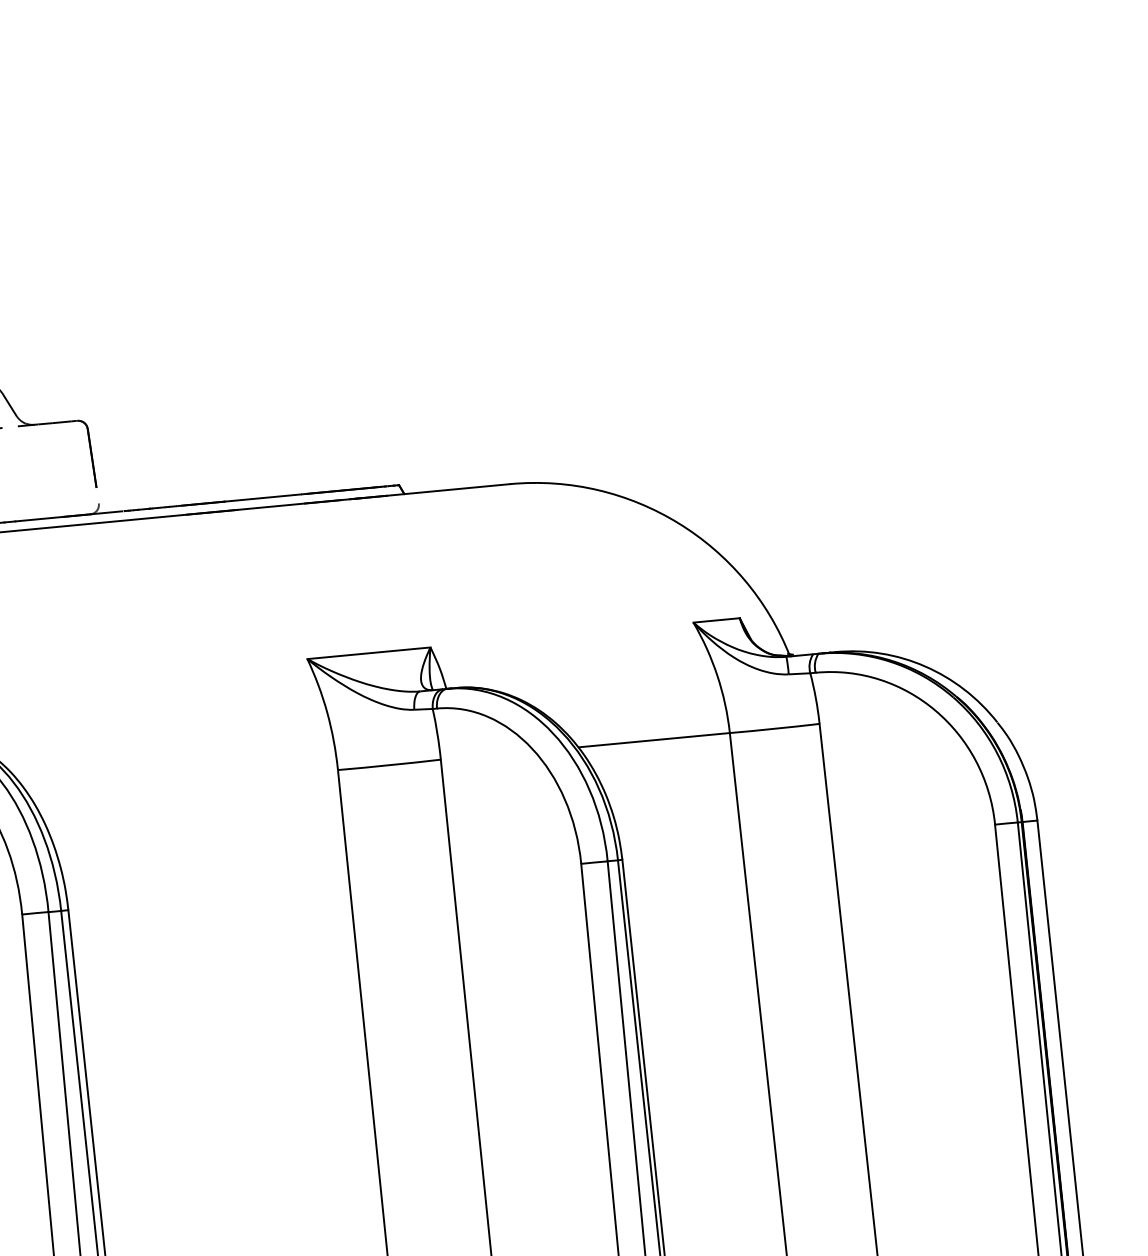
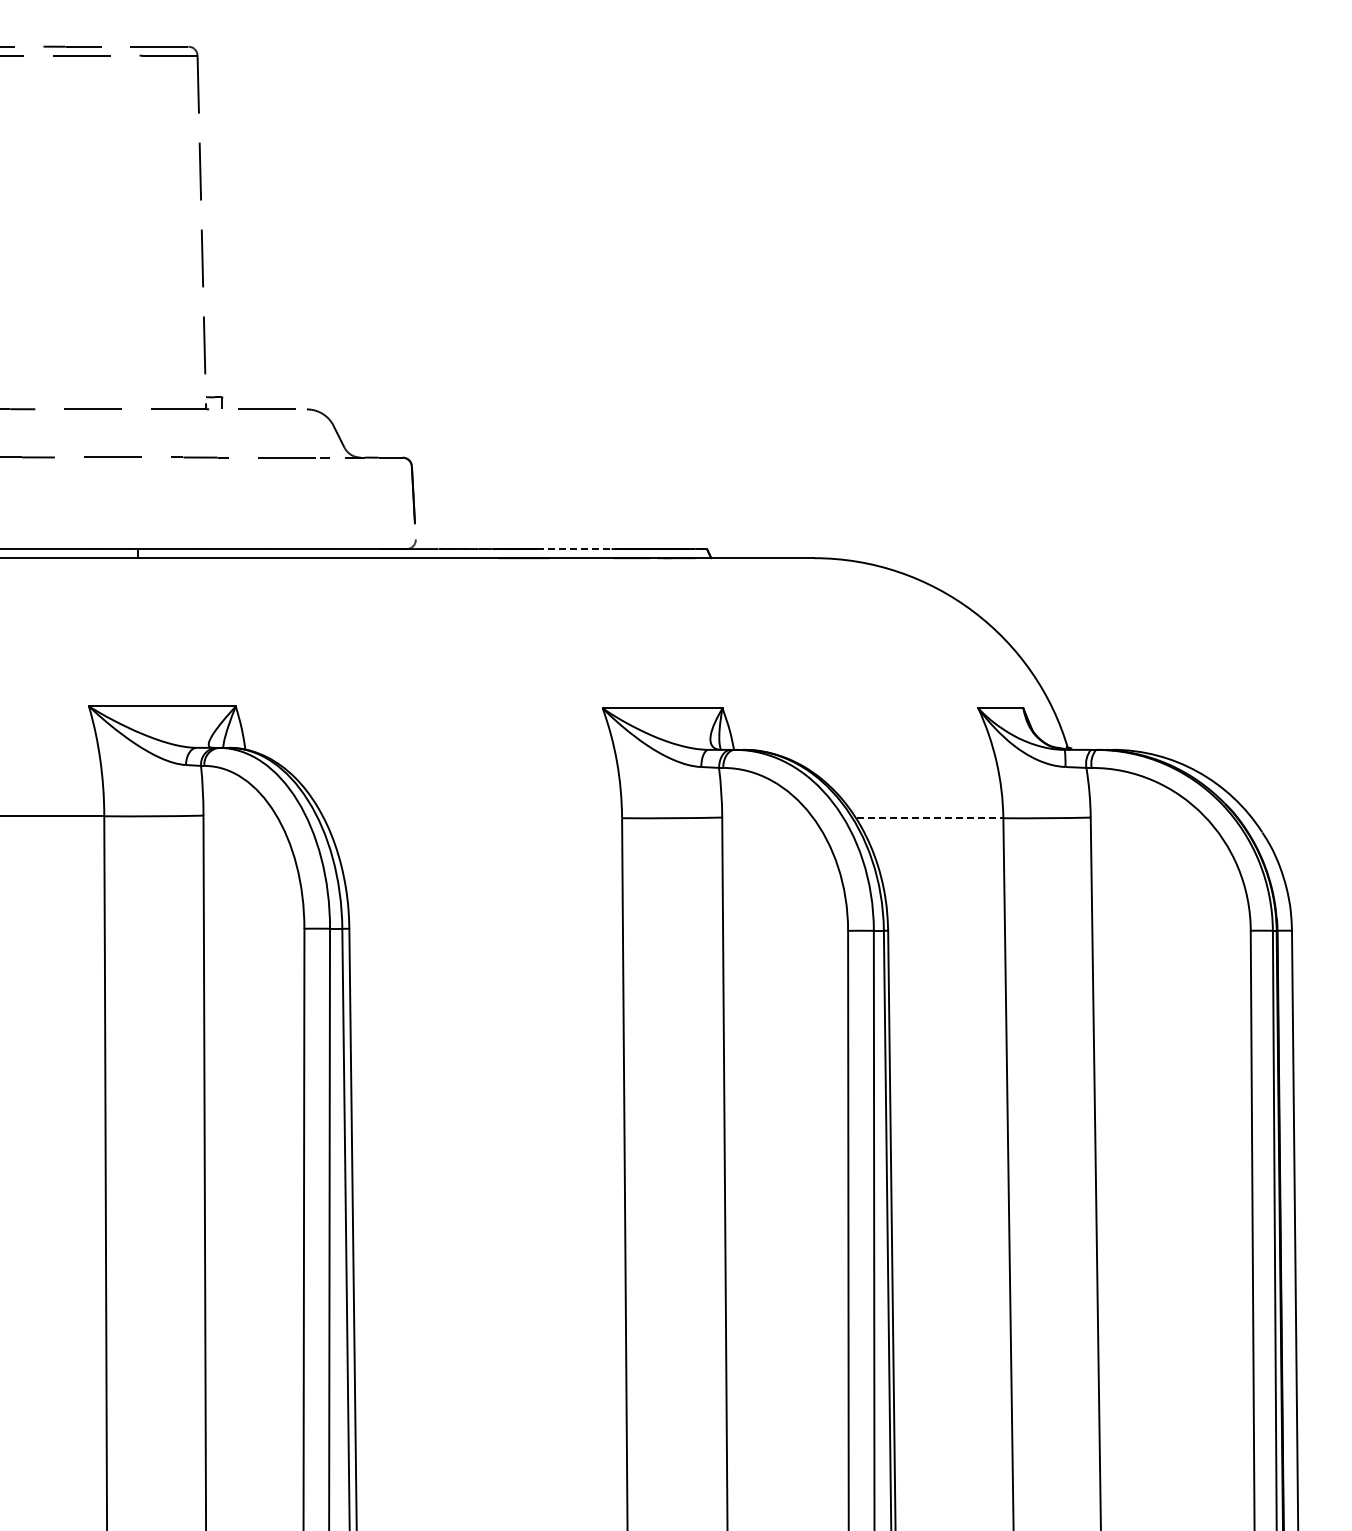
line: (263, 498) -> (575, 549), solid -> dashed
line: (654, 740) -> (930, 818), solid -> dashed

